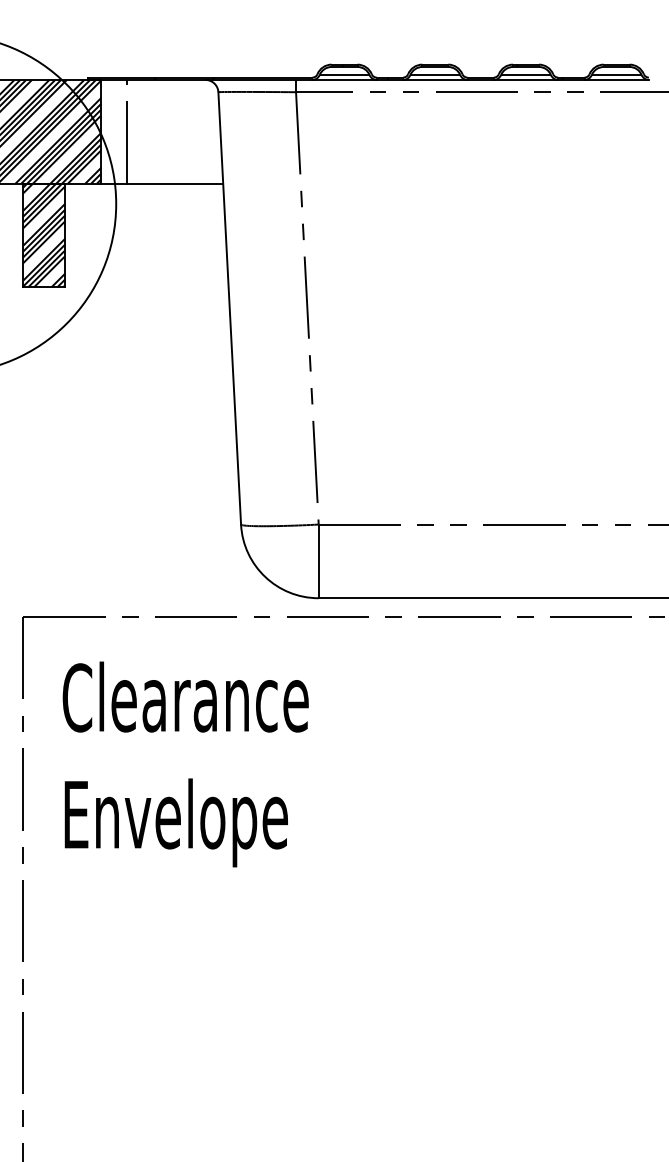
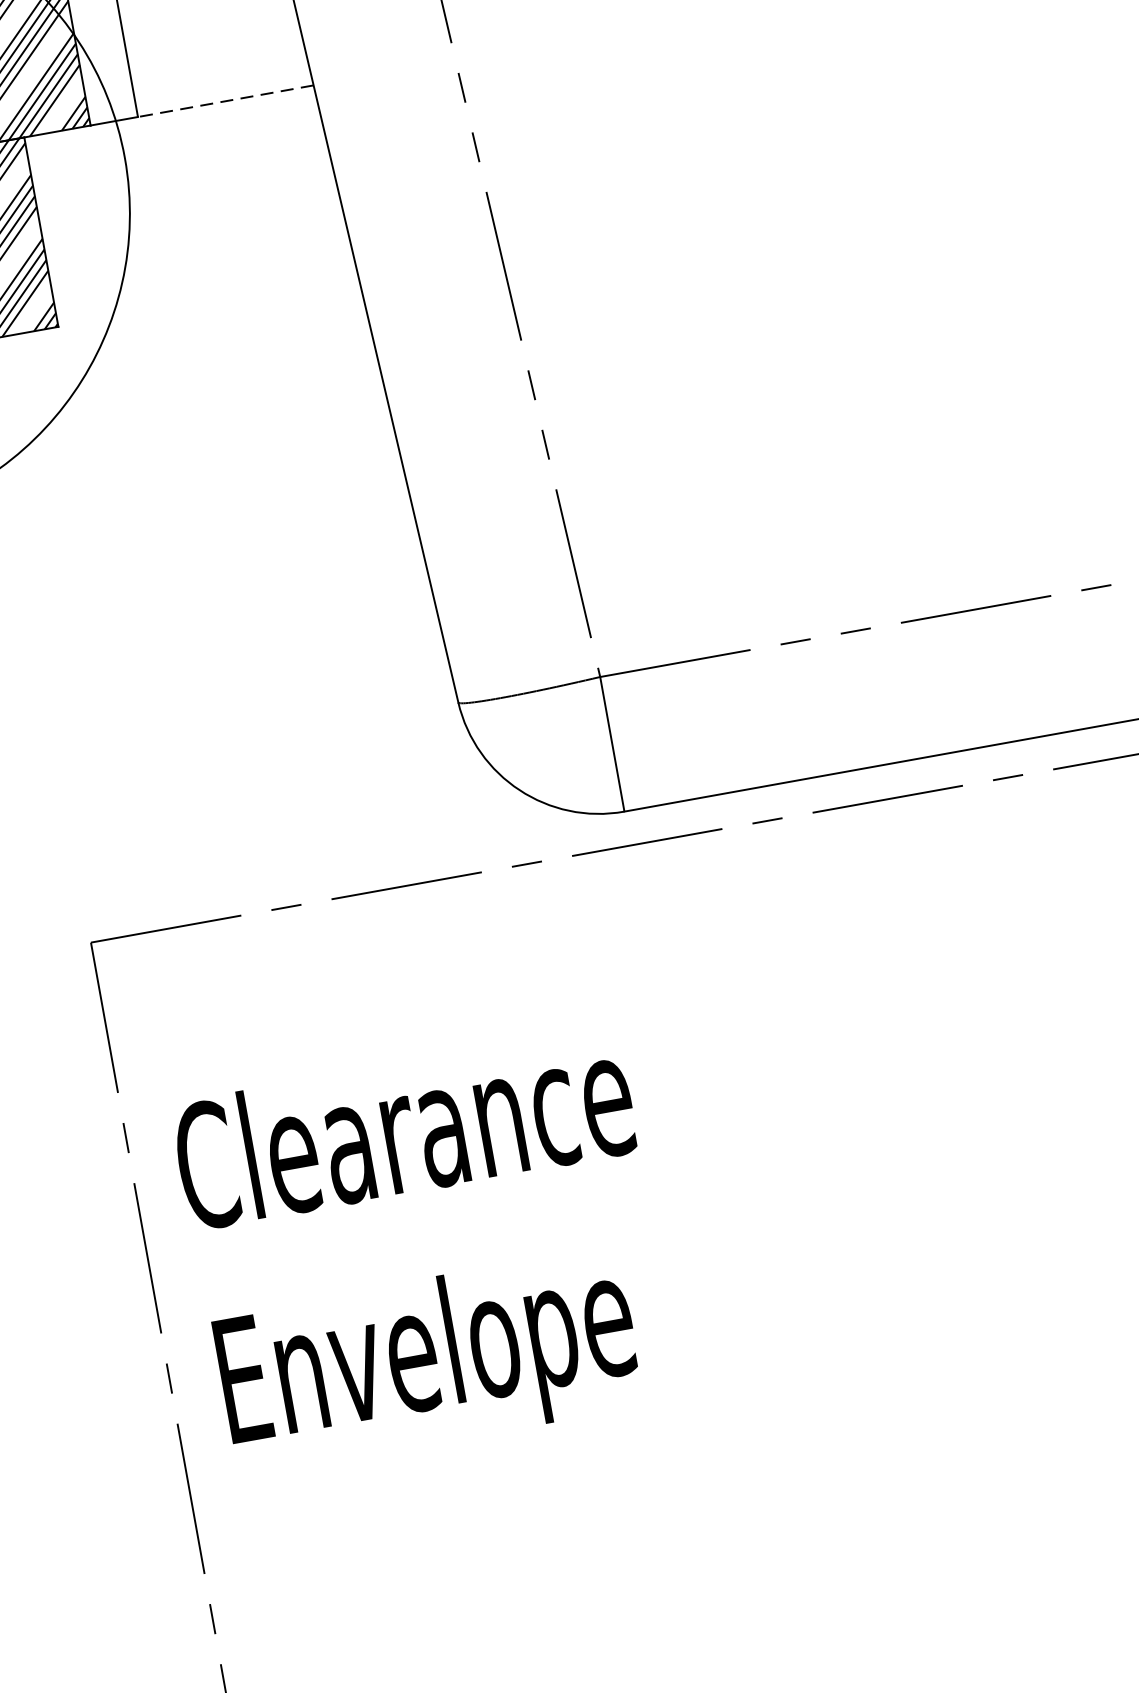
line: (174, 183) -> (224, 101), solid -> dashed
text: (185, 764) -> (425, 1251), moved

